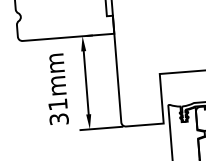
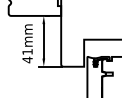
text: (58, 118) -> (27, 59), 31mm -> 41mm

